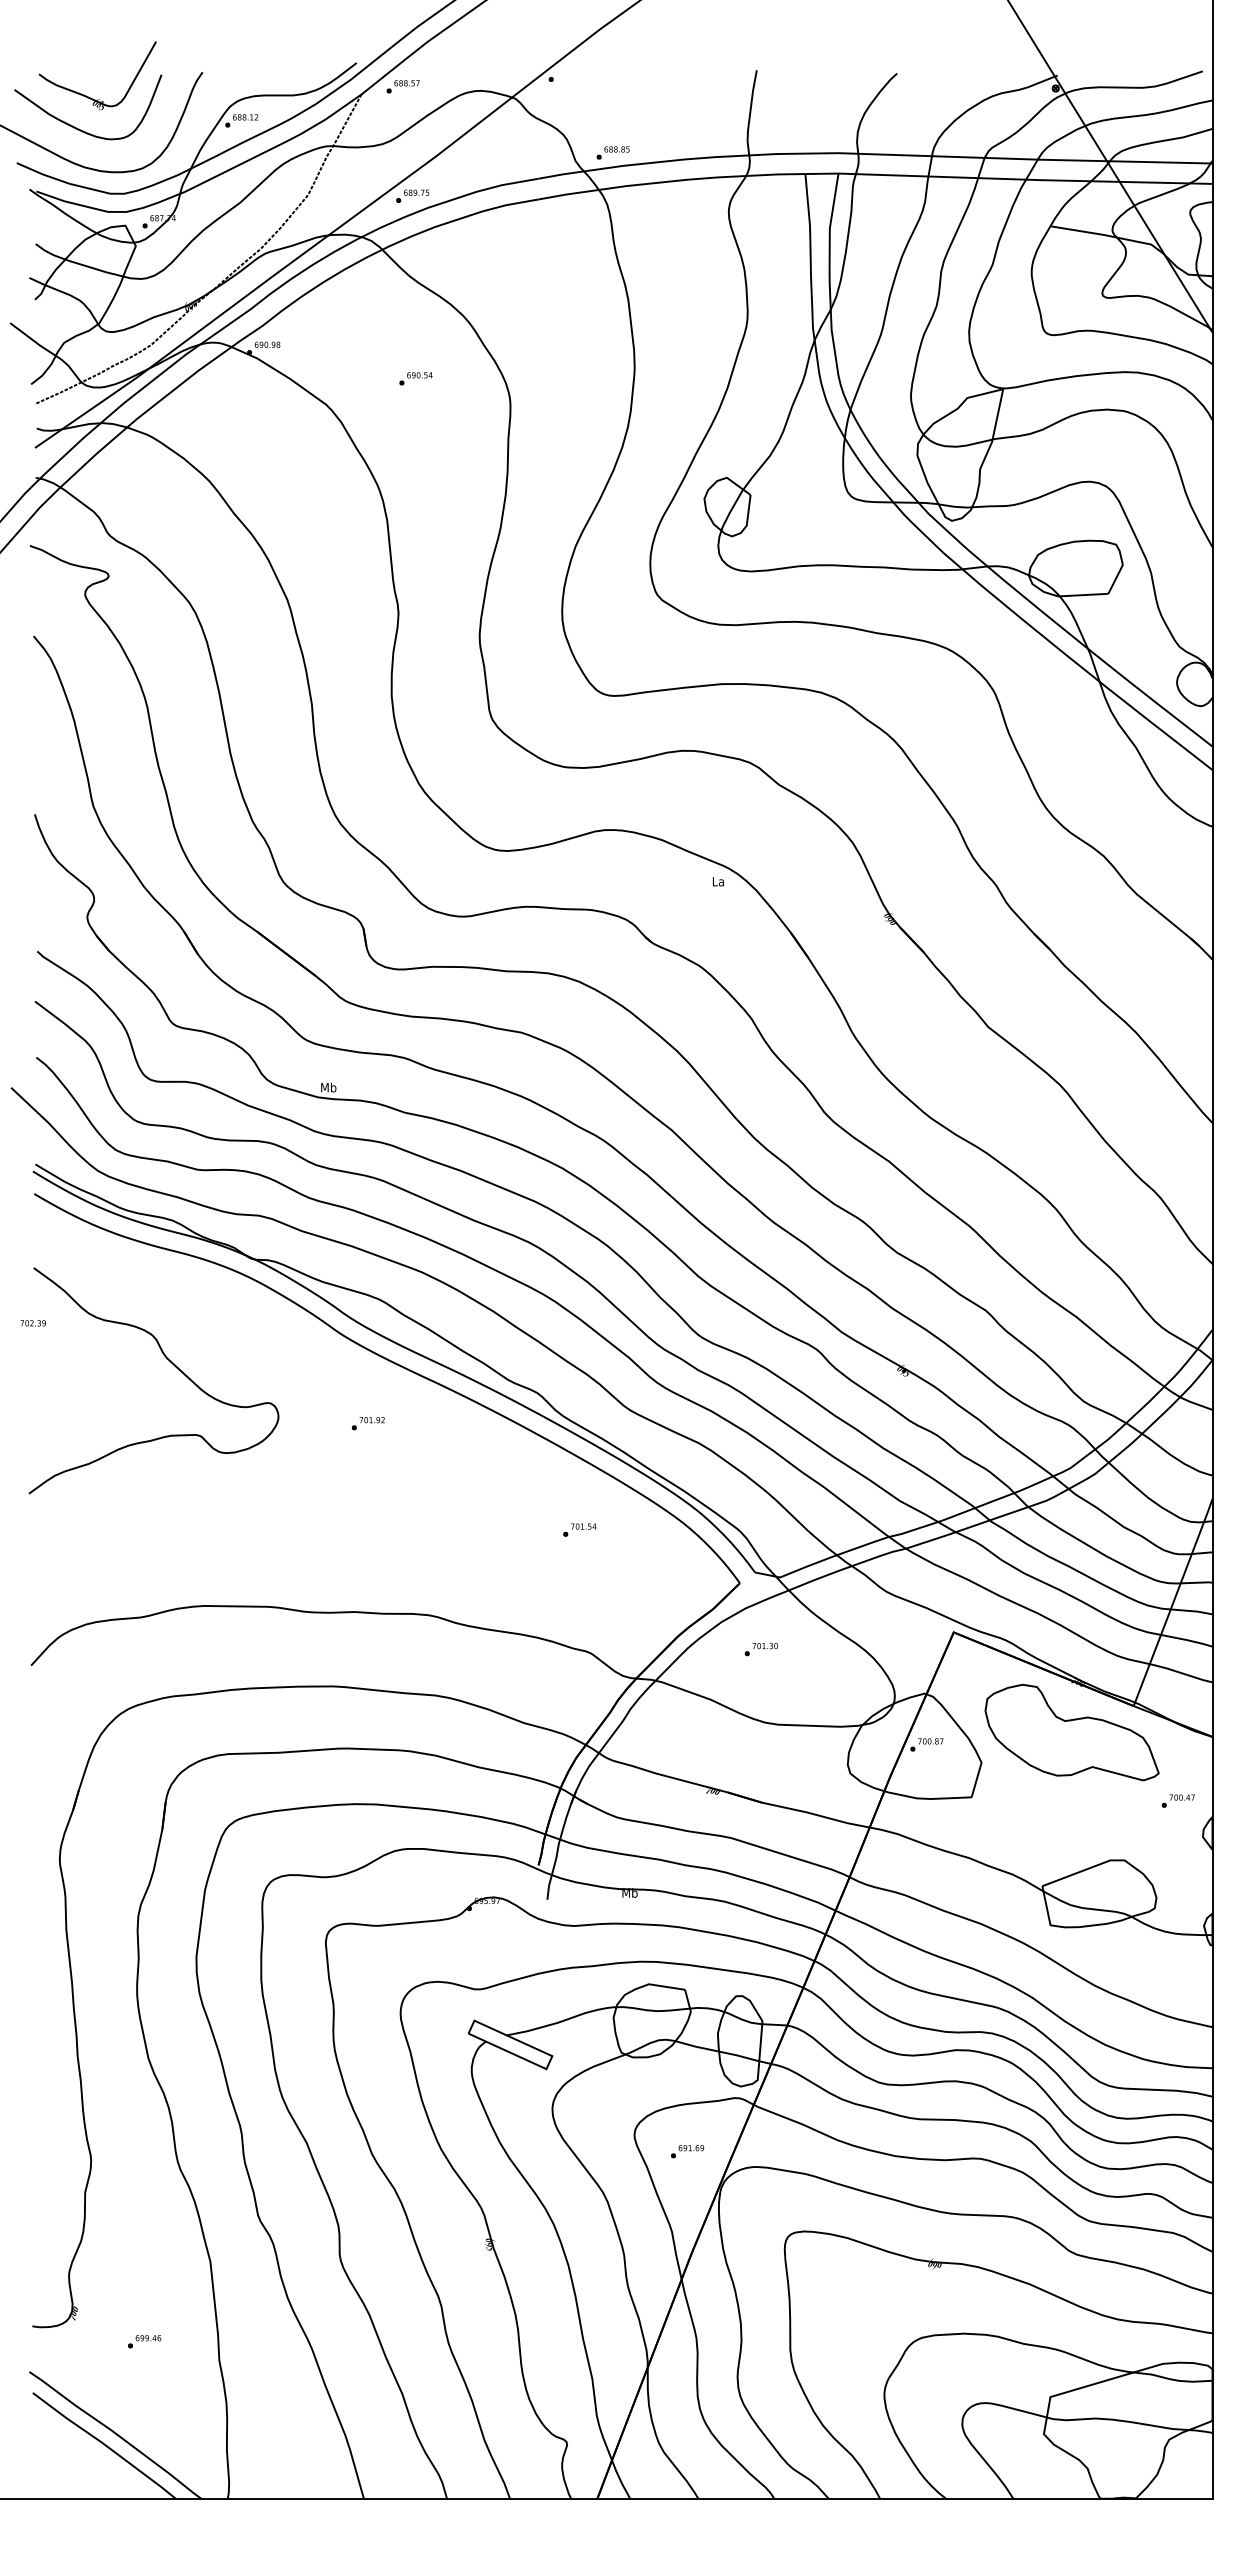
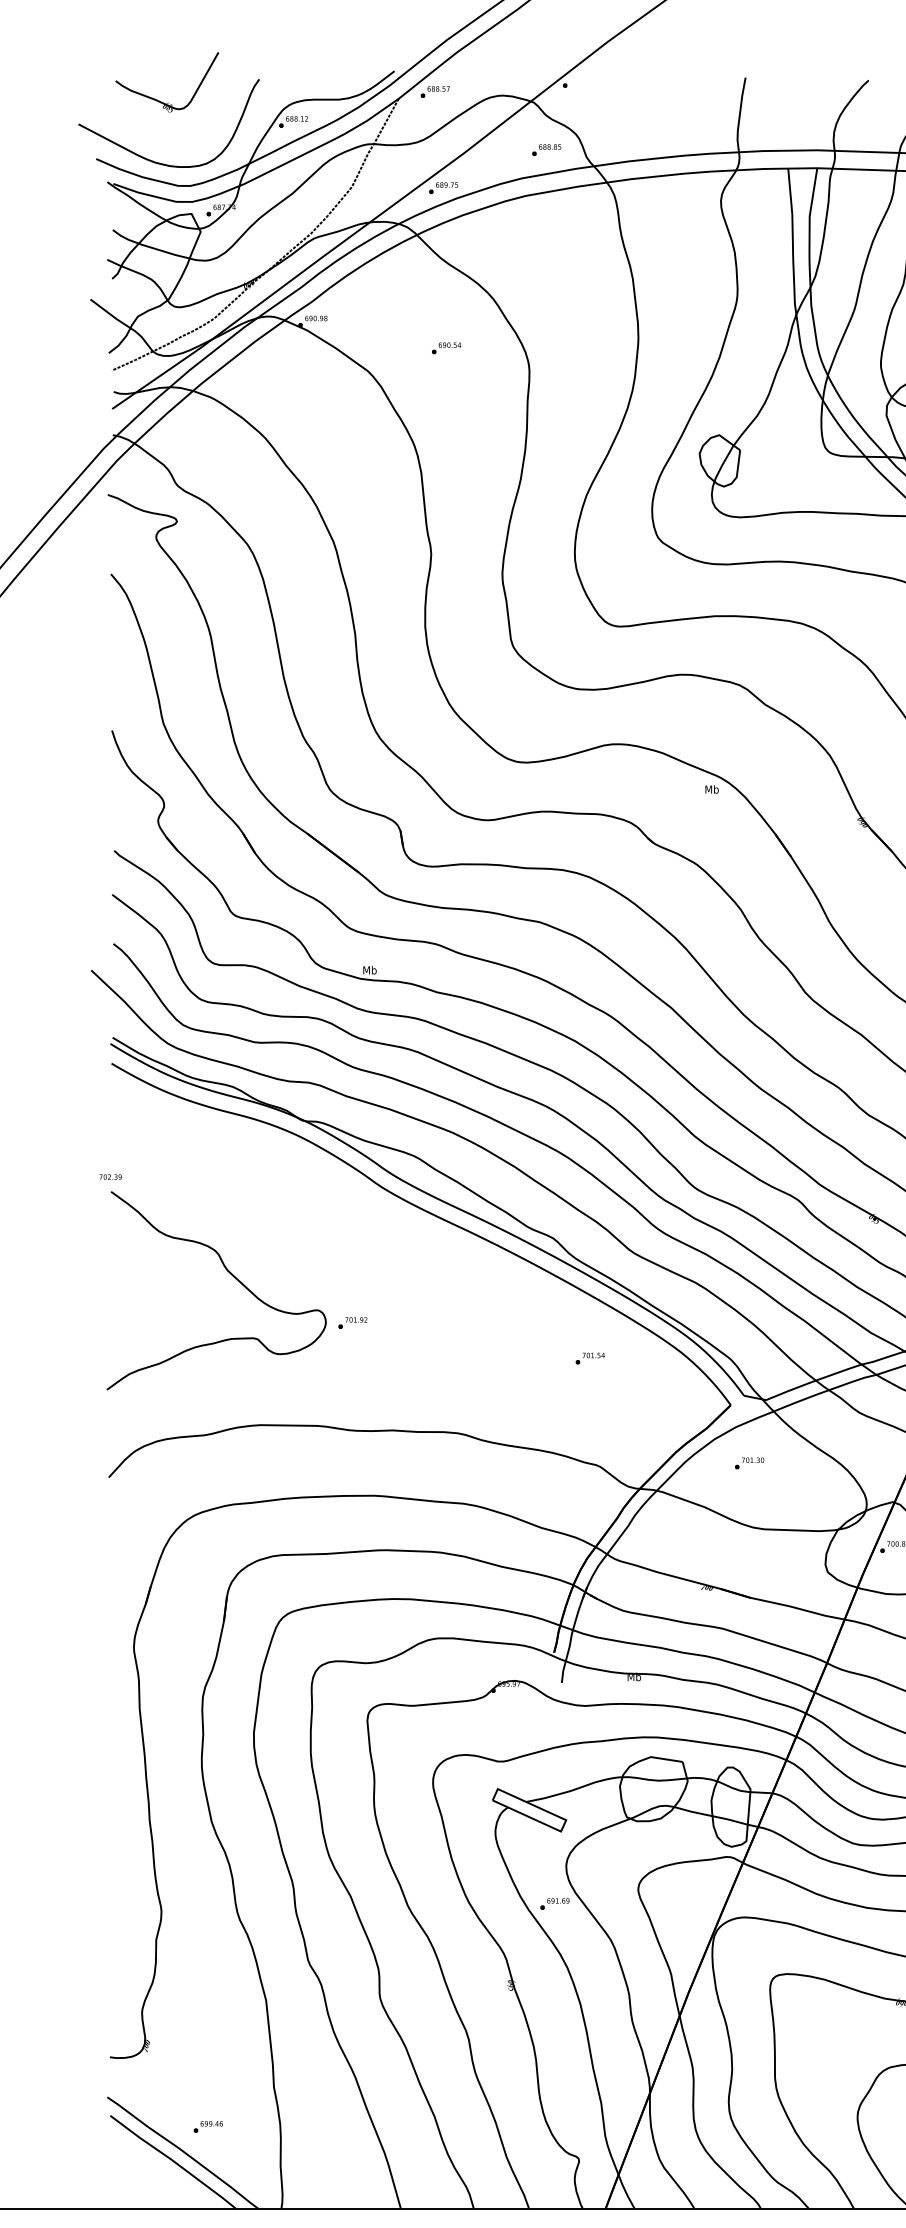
curve: (81, 129) -> (153, 129), removed
part: (612, 152) -> (546, 149), moved
text: (718, 881) -> (711, 789), La -> Mb
curve: (166, 1359) -> (227, 1272), moved
part: (367, 1423) -> (352, 1322), moved
part: (687, 2151) -> (554, 1903), moved
part: (144, 2341) -> (208, 2126), moved

